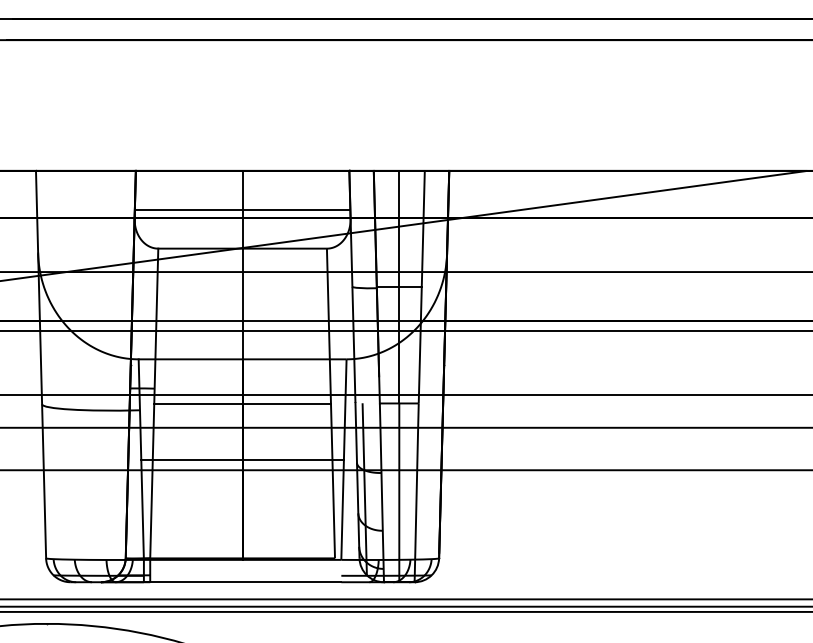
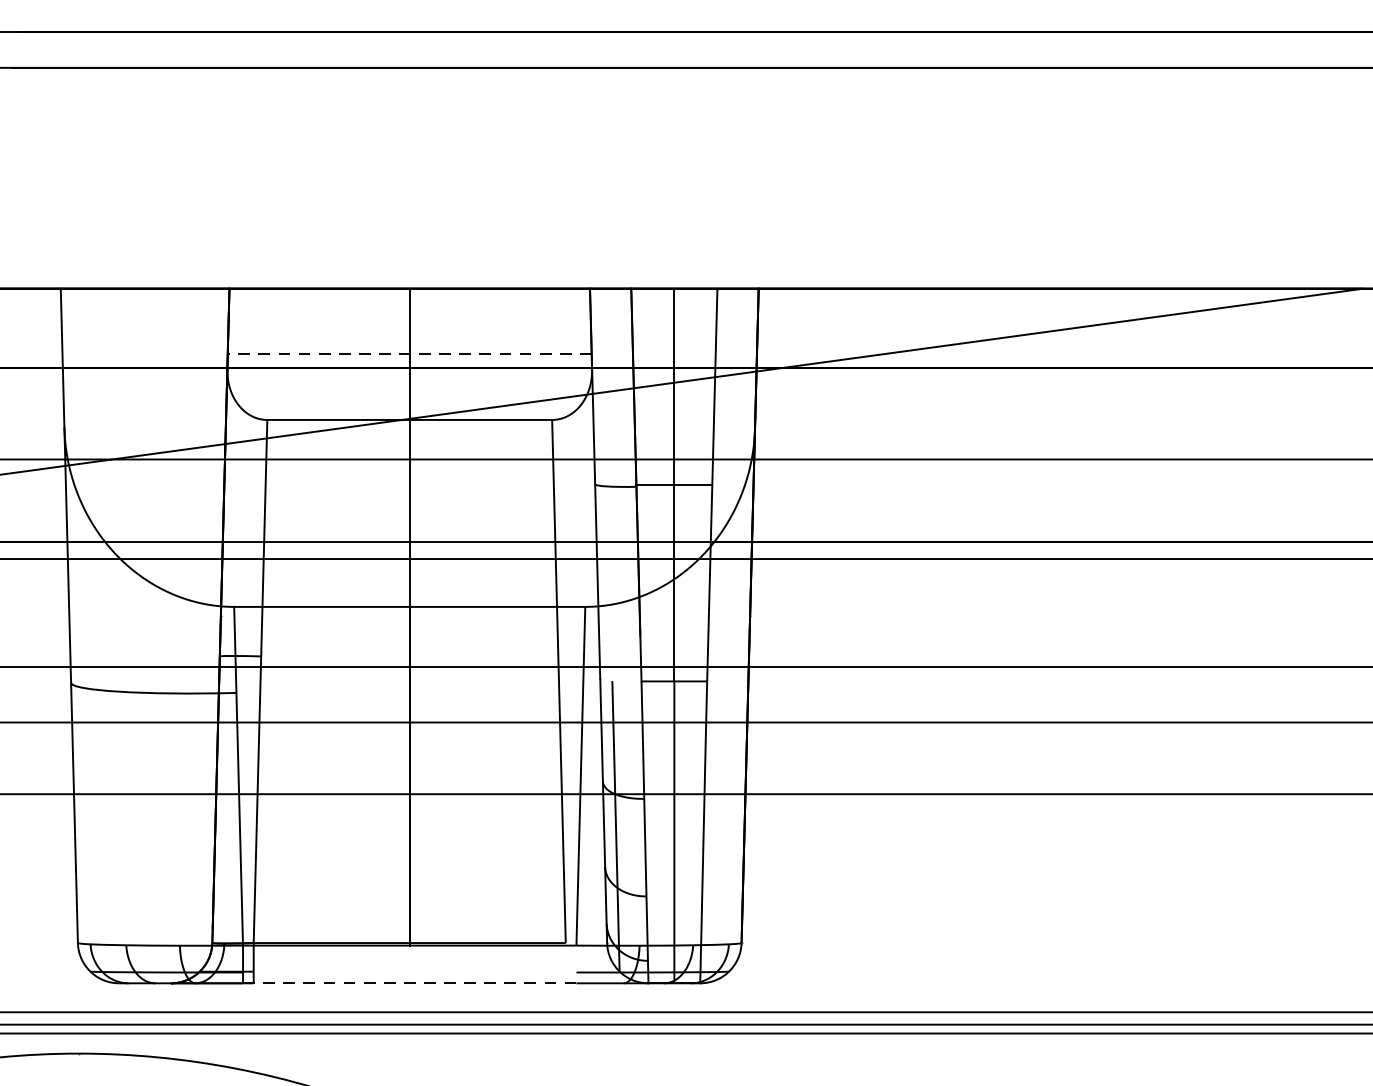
line: (242, 209) -> (409, 353), solid -> dashed
line: (242, 403) -> (409, 681), removed
line: (242, 459) -> (409, 776), removed
line: (242, 582) -> (409, 983), solid -> dashed

